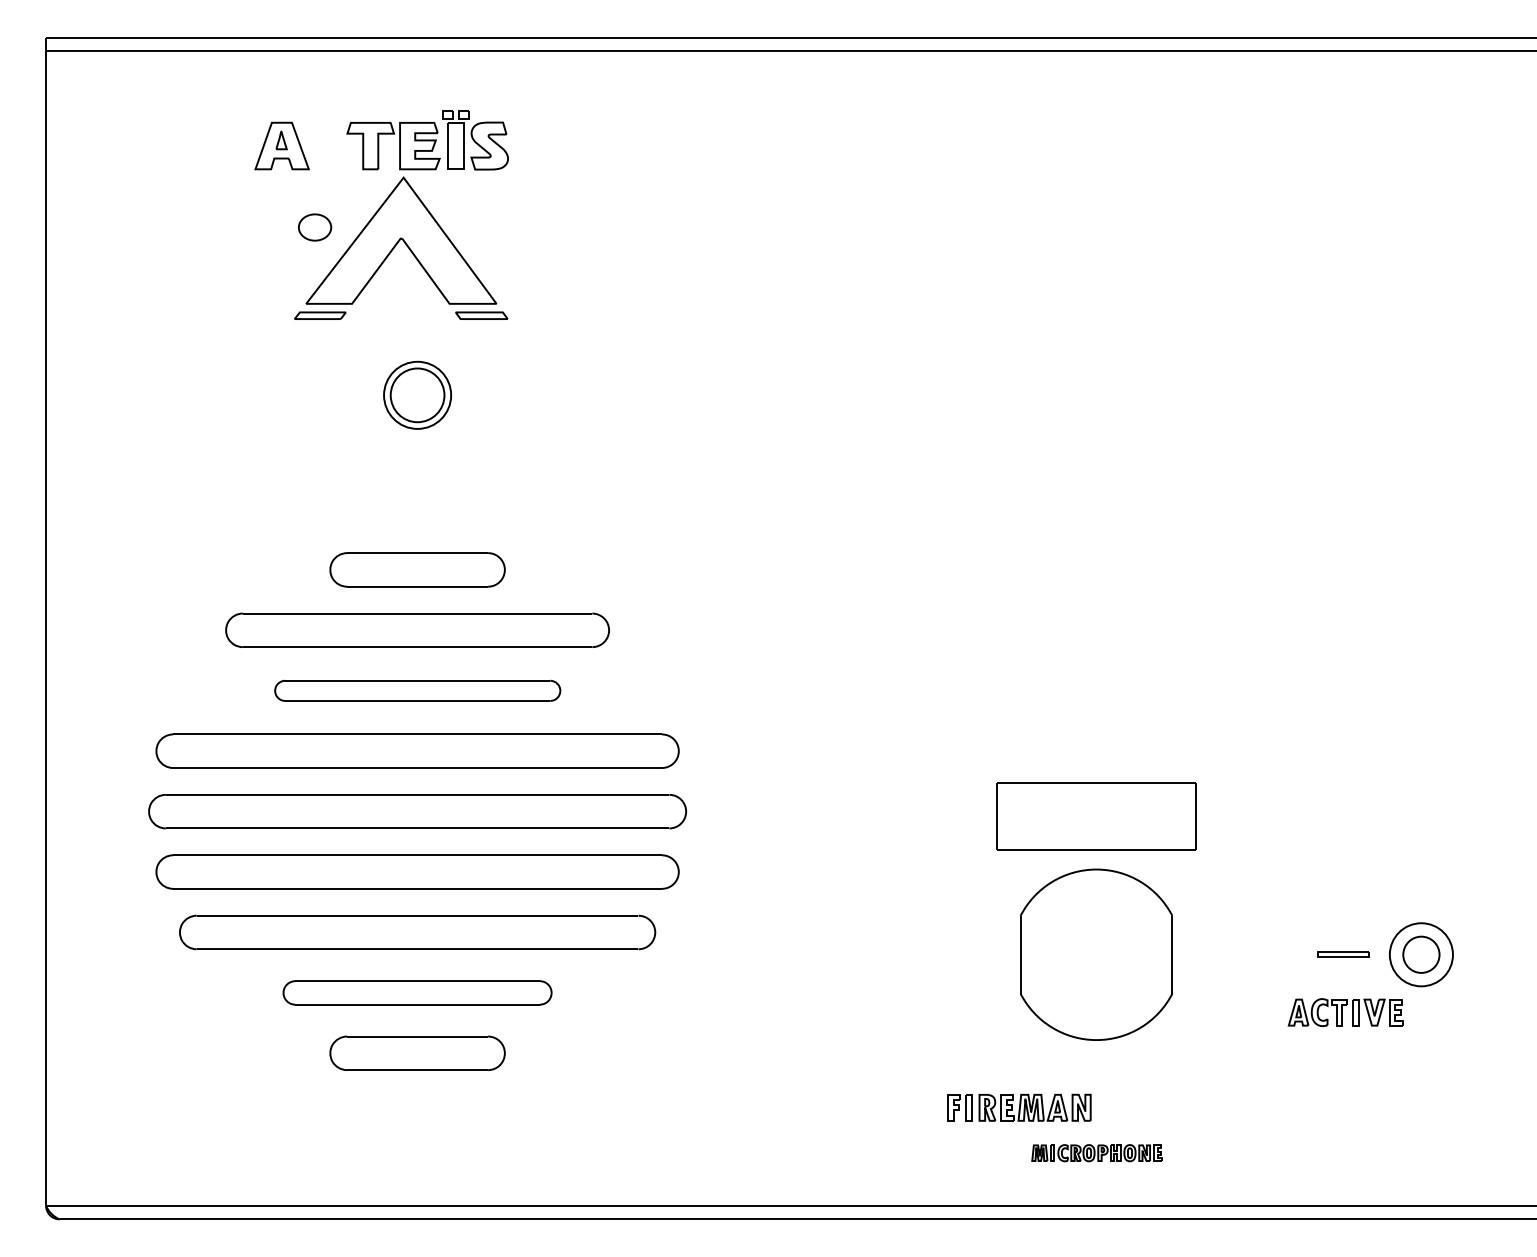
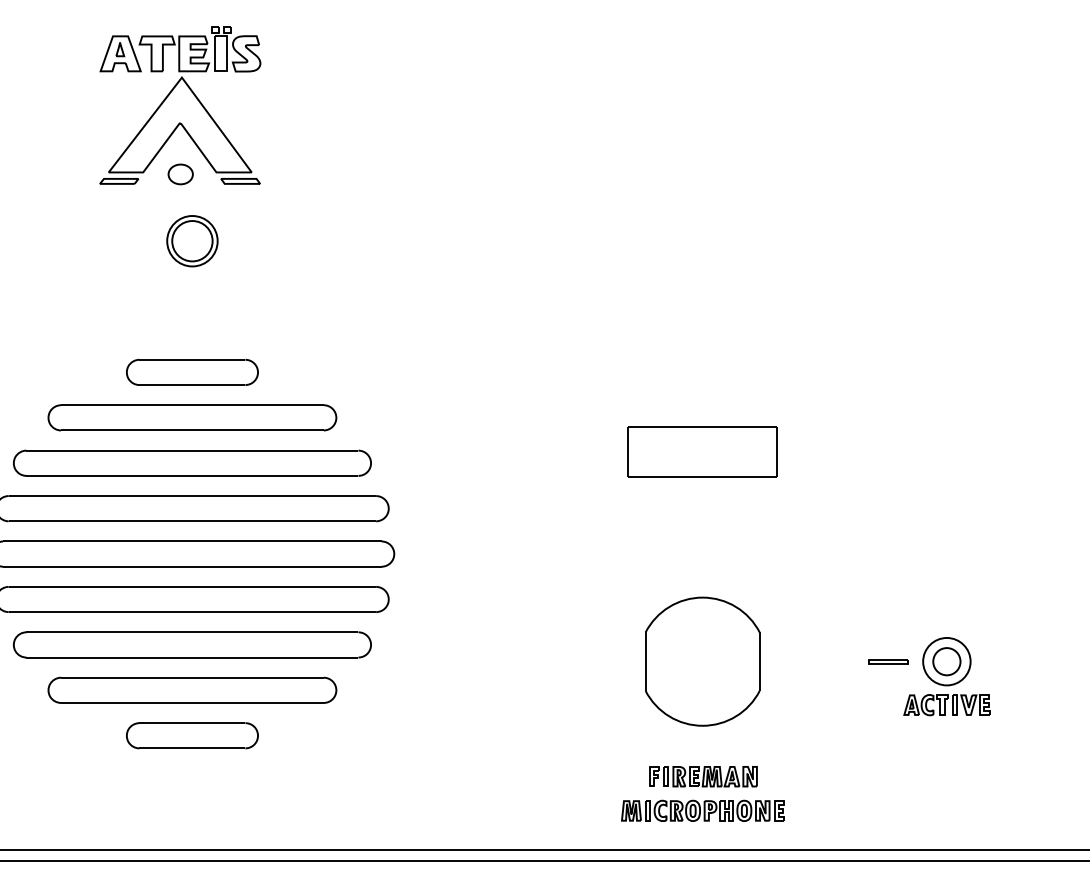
part: (281, 145) -> (120, 53), moved
part: (315, 227) -> (181, 174), moved
part: (417, 690) -> (192, 463), size x1.67
part: (1096, 816) -> (702, 451), moved
part: (417, 992) -> (192, 690), size x1.43
part: (1345, 1012) -> (946, 705), moved
part: (1019, 1107) -> (703, 776), moved
part: (1096, 1152) -> (702, 810), size x1.67

